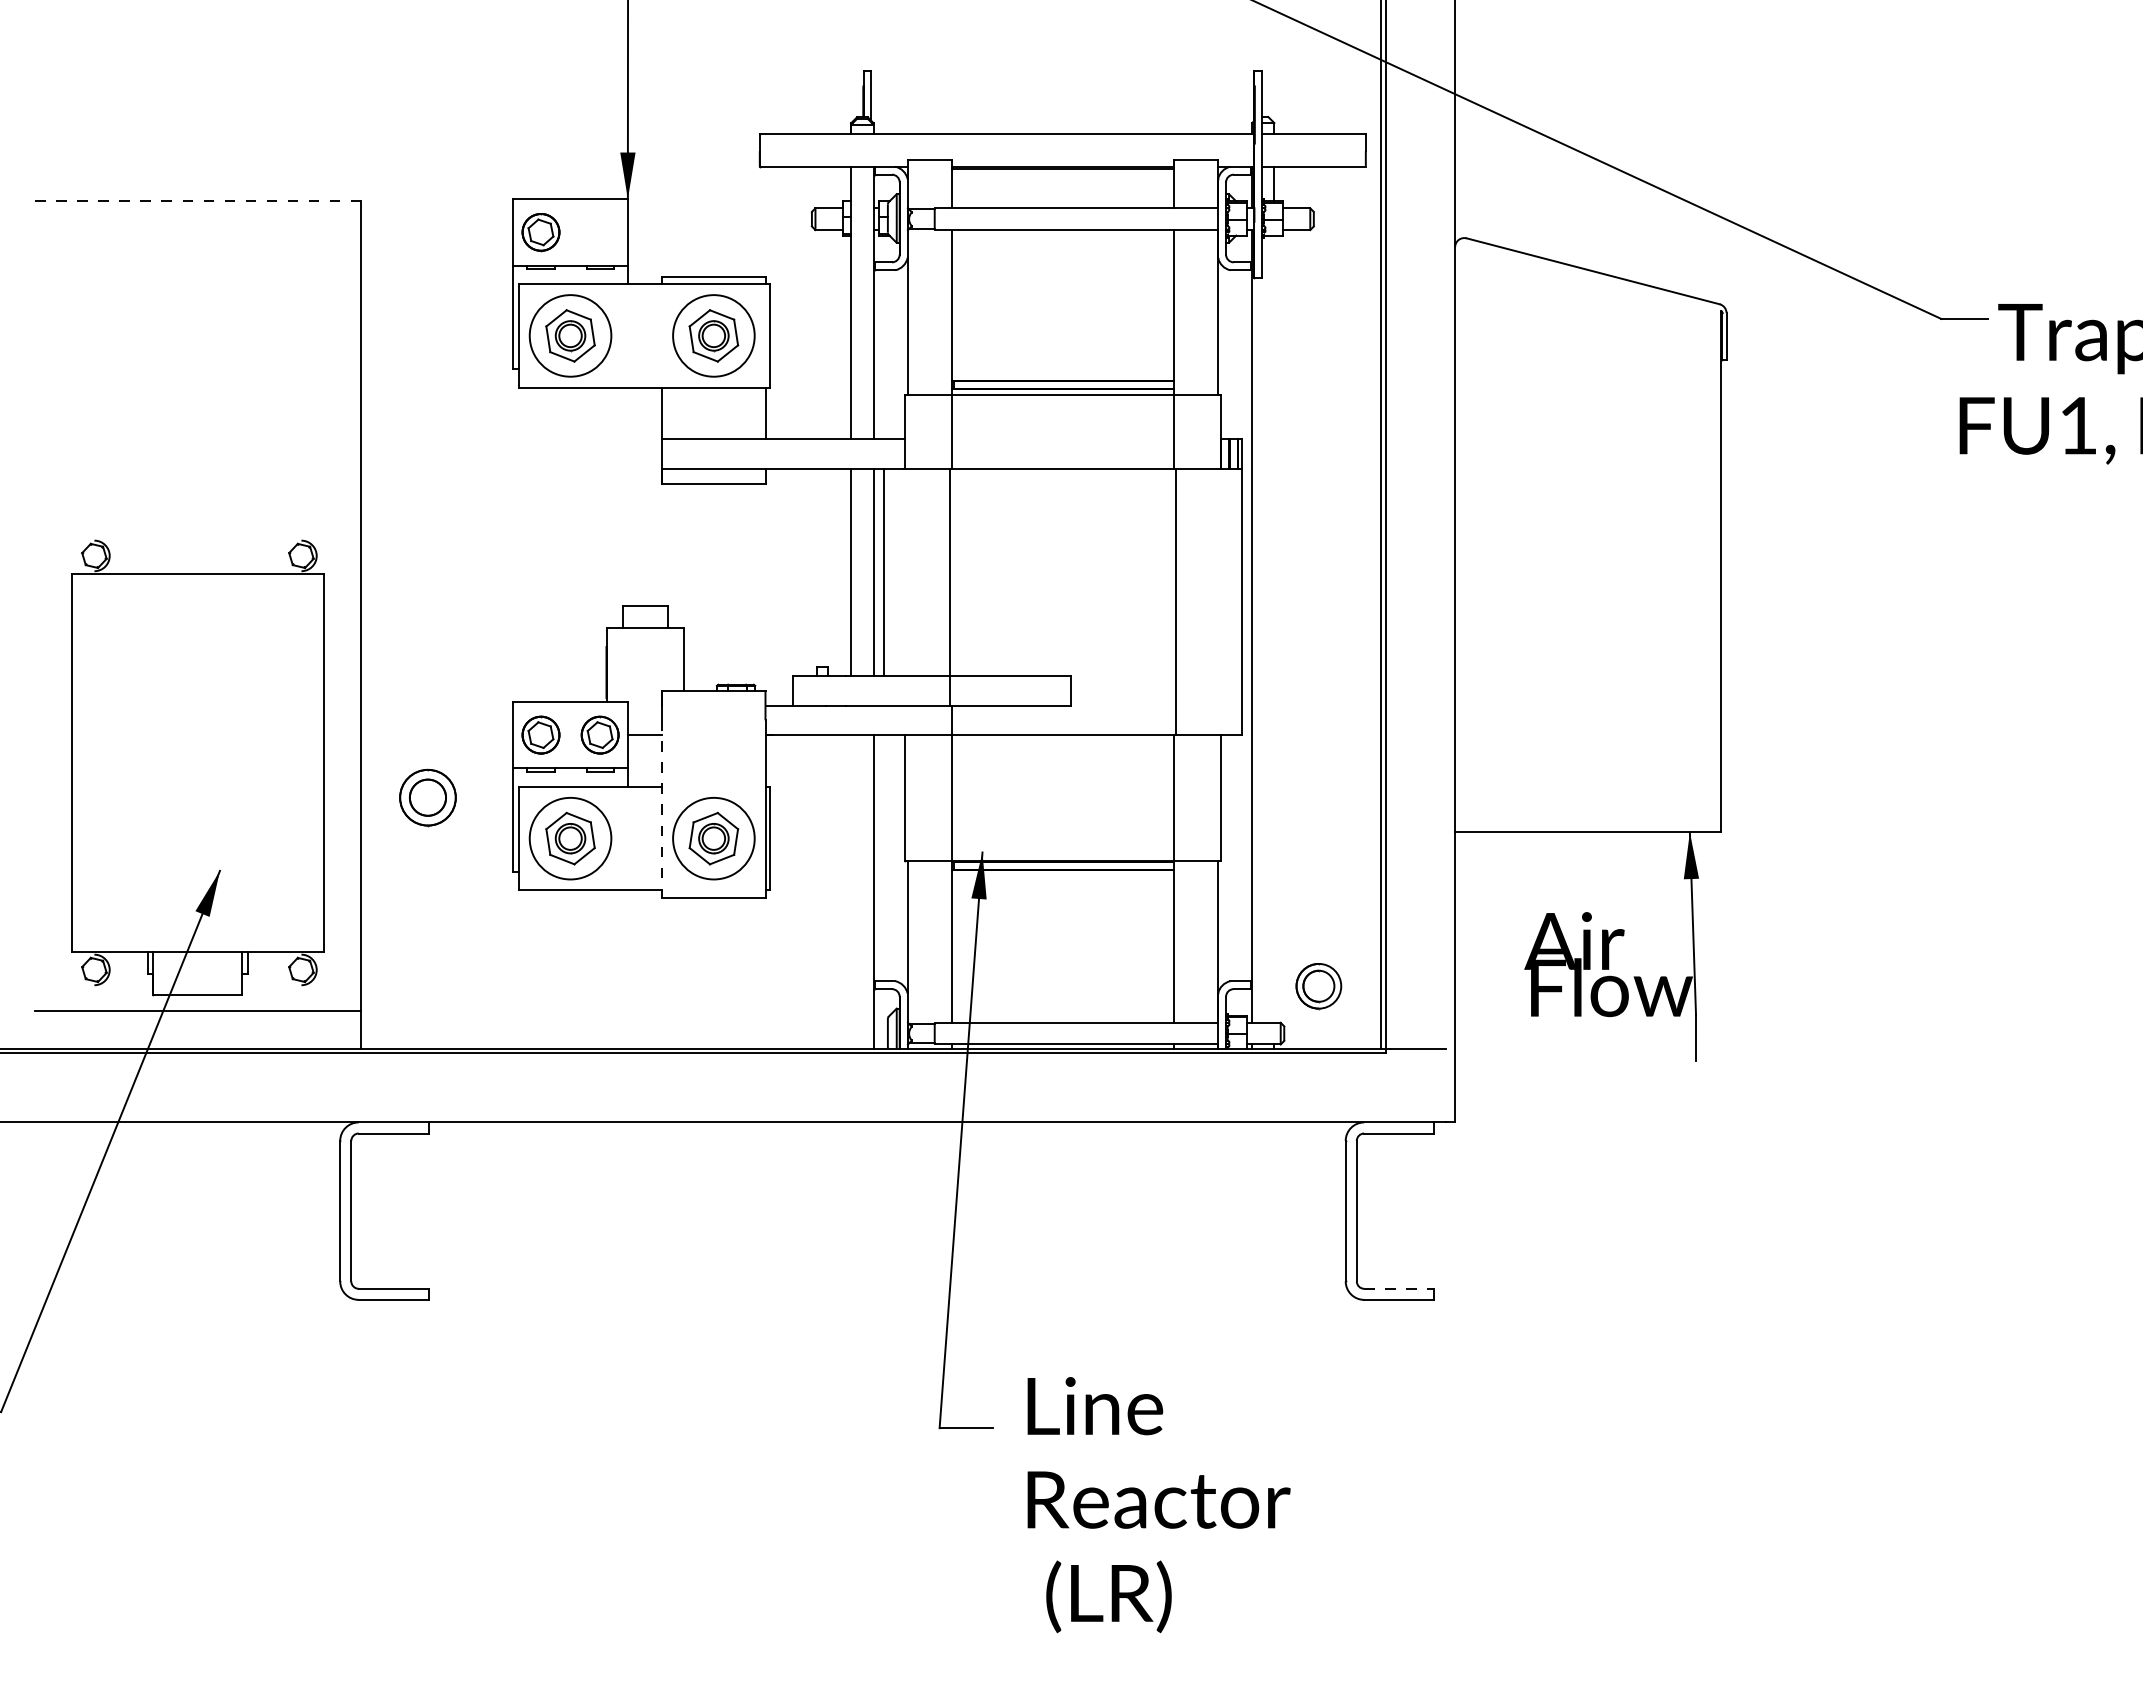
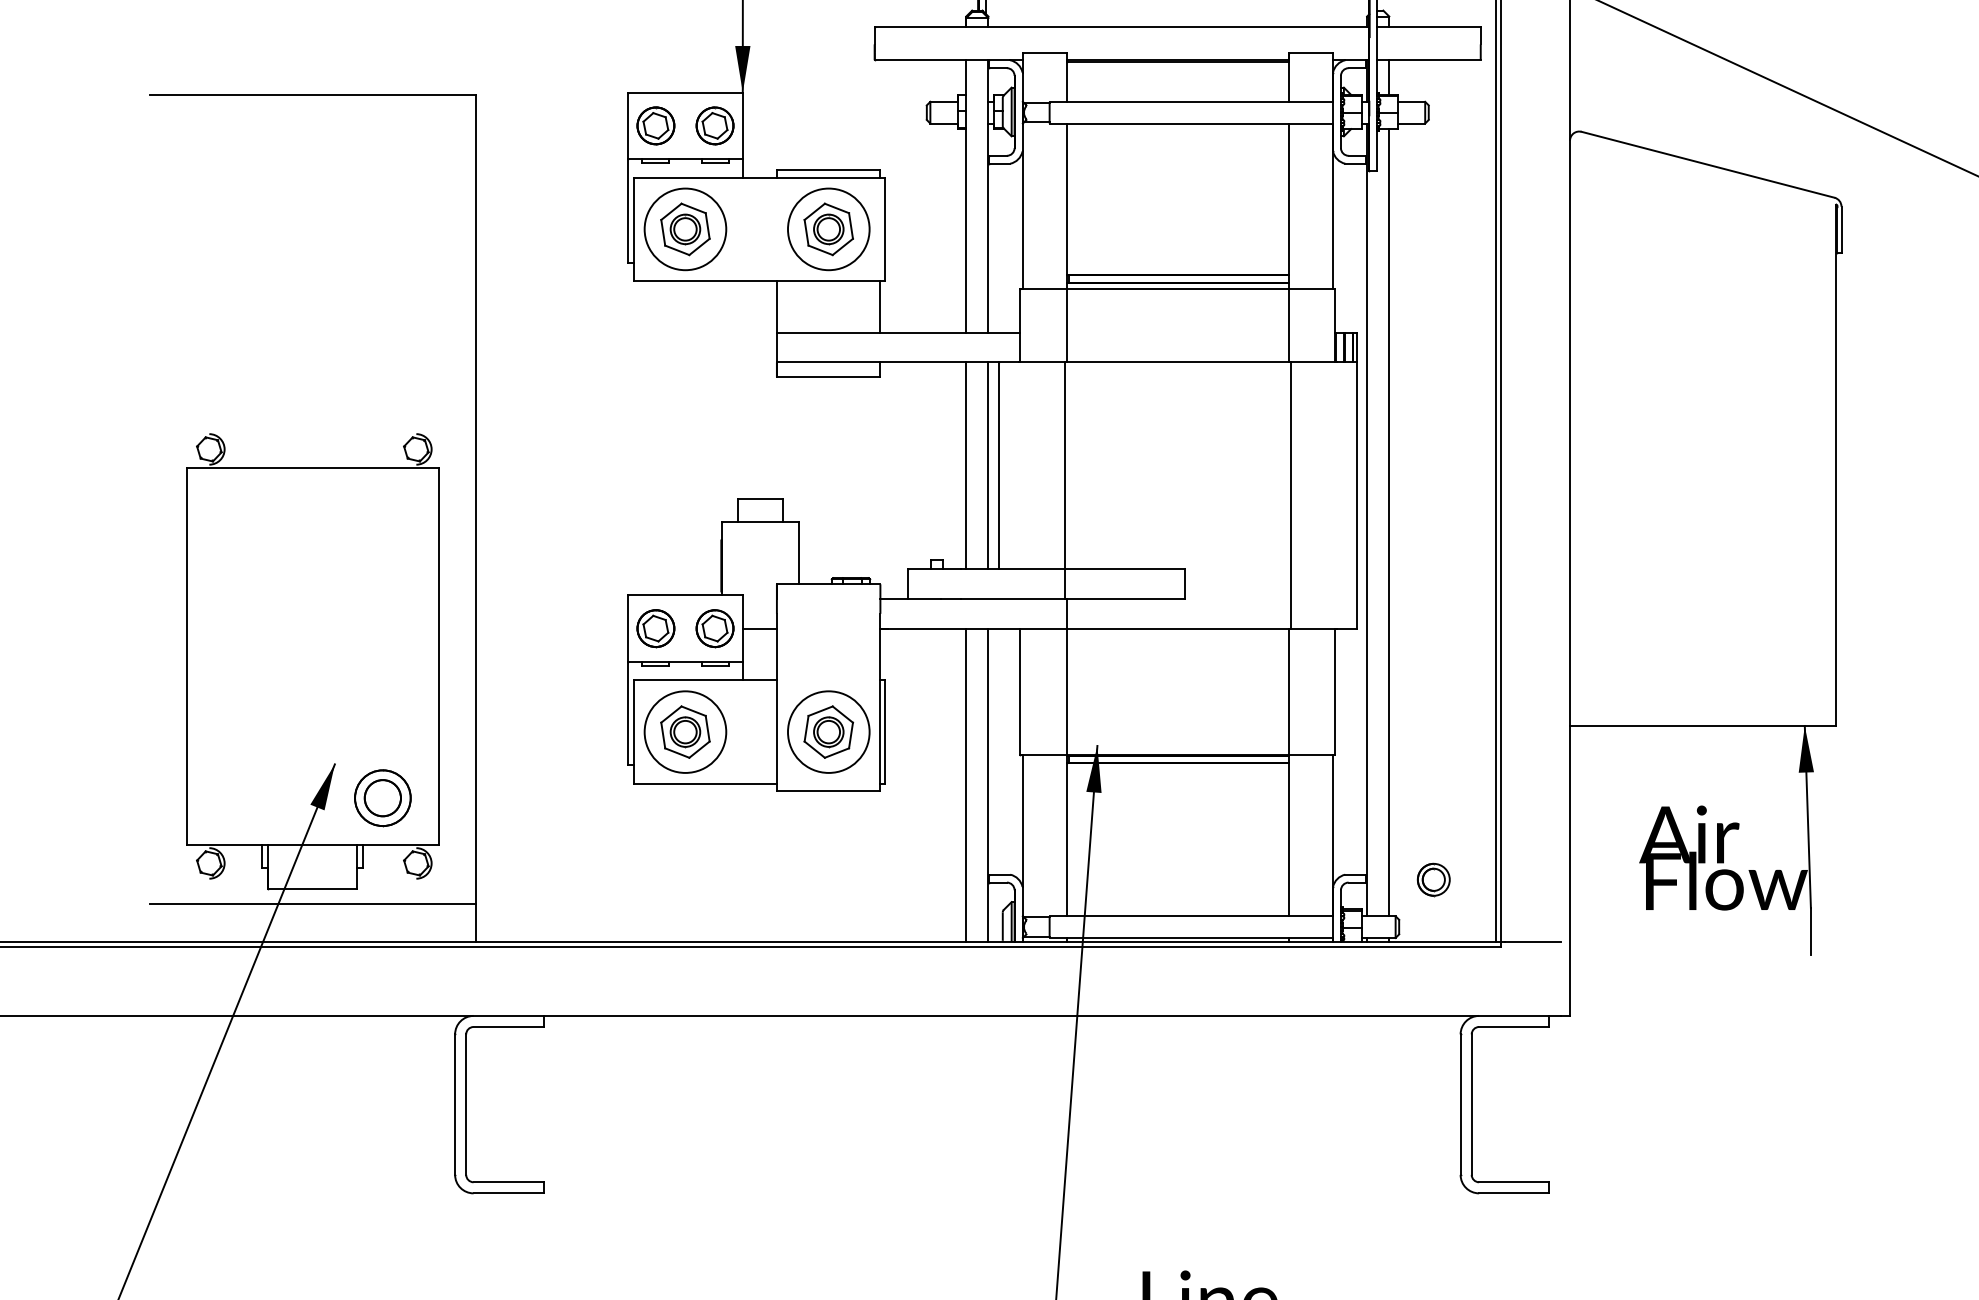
line: (197, 201) -> (312, 94), dashed -> solid
part: (599, 232) -> (714, 125), added
line: (1274, 628) -> (1389, 521), added
part: (427, 797) -> (382, 797), moved
line: (662, 809) -> (777, 702), dashed -> solid
line: (851, 891) -> (966, 784), added
part: (1318, 986) -> (1433, 879), size x0.71
line: (1399, 1288) -> (1514, 1181), dashed -> solid

